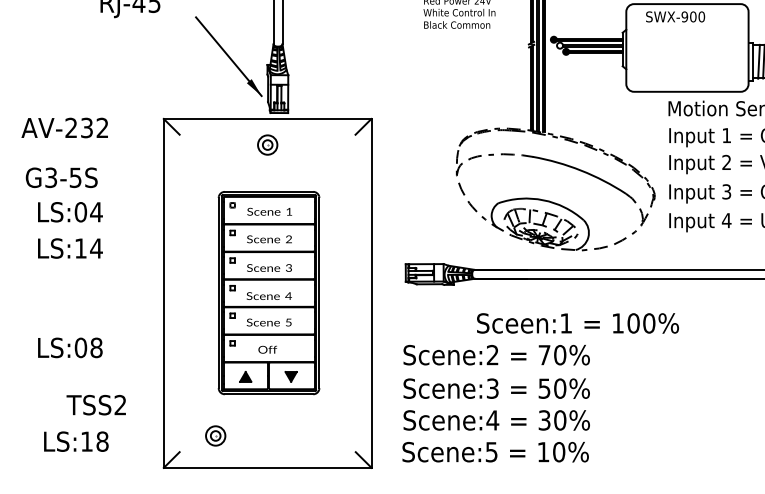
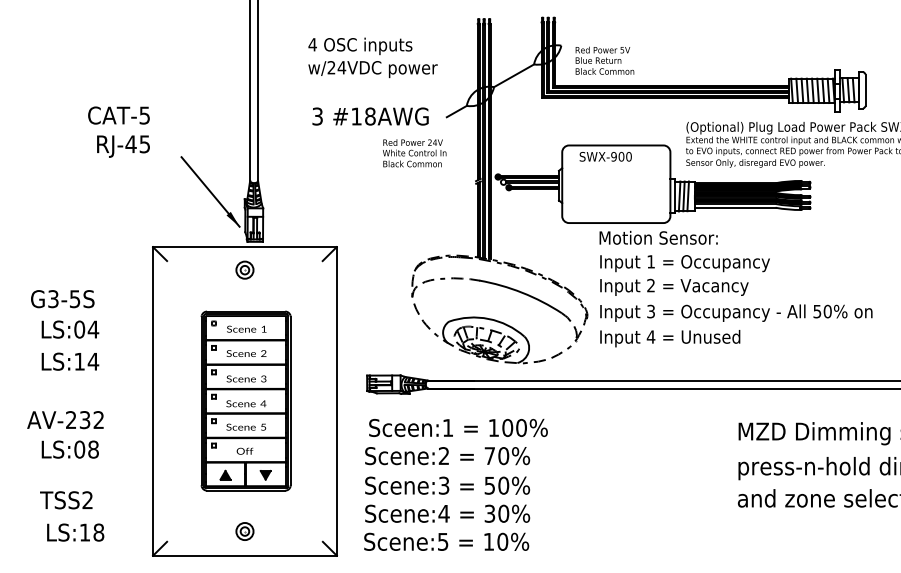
text: (64, 128) -> (65, 420), moved
text: (578, 322) -> (458, 427), moved
text: (96, 405) -> (66, 500), moved
part: (215, 435) -> (244, 531), moved

